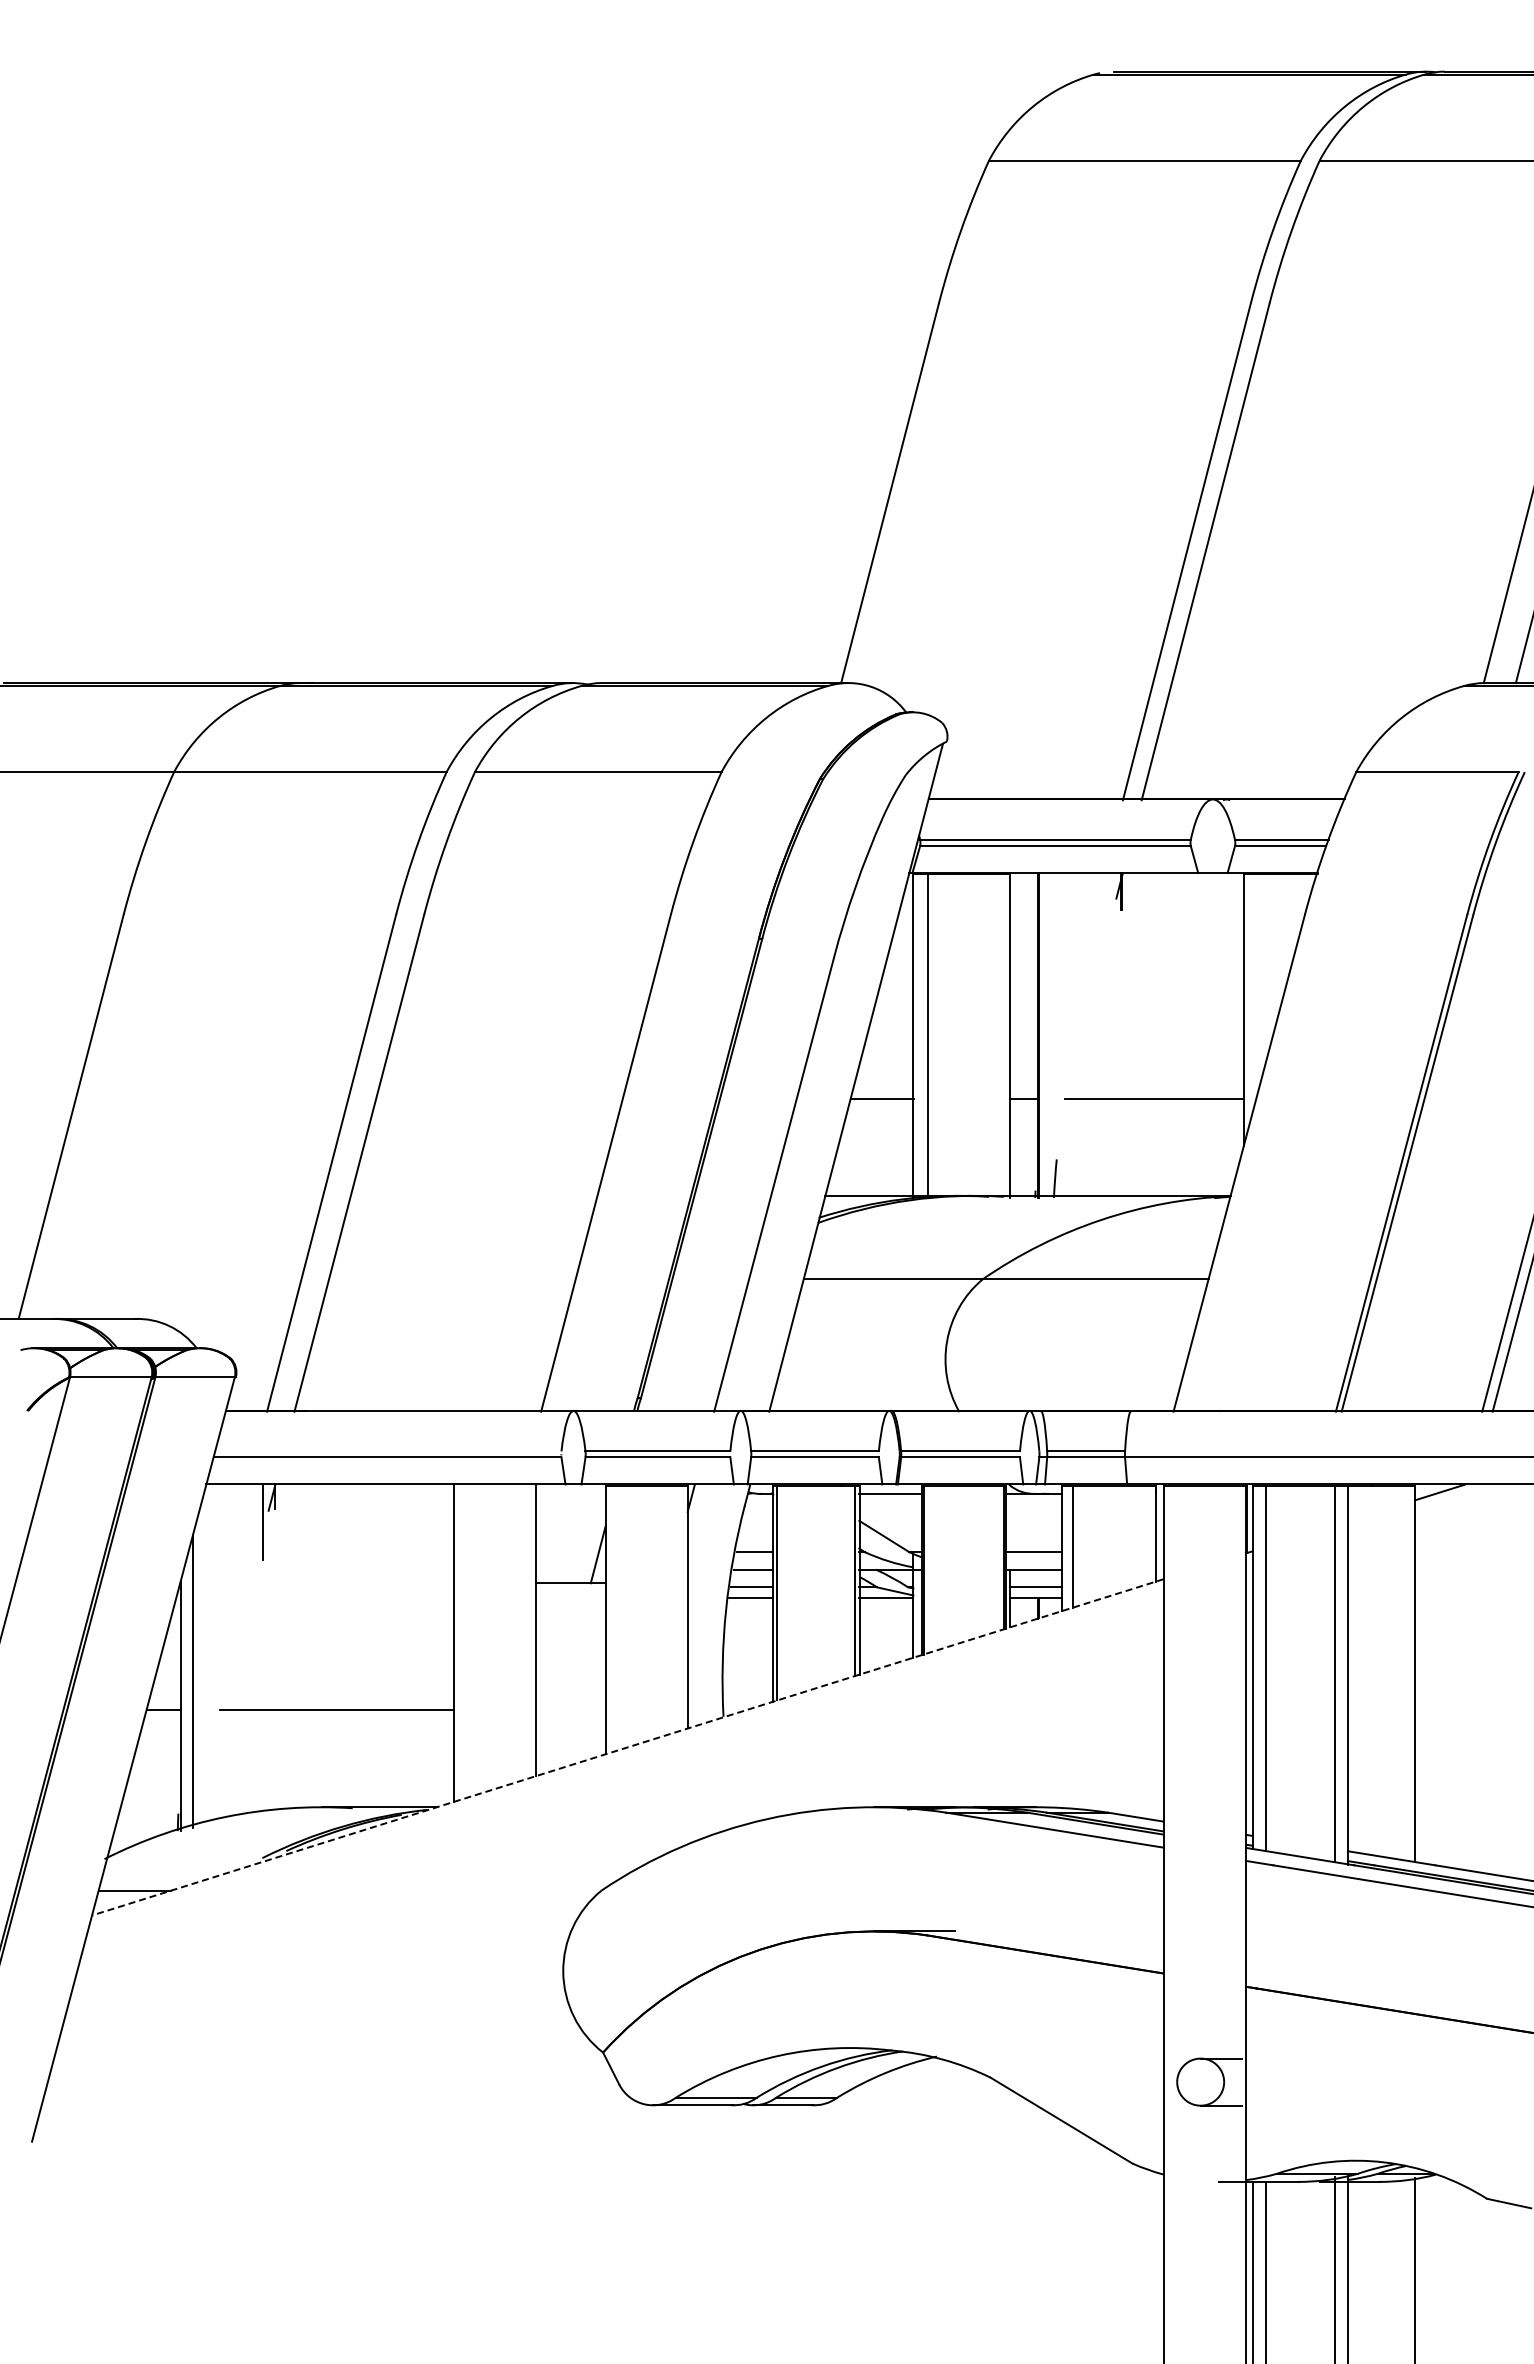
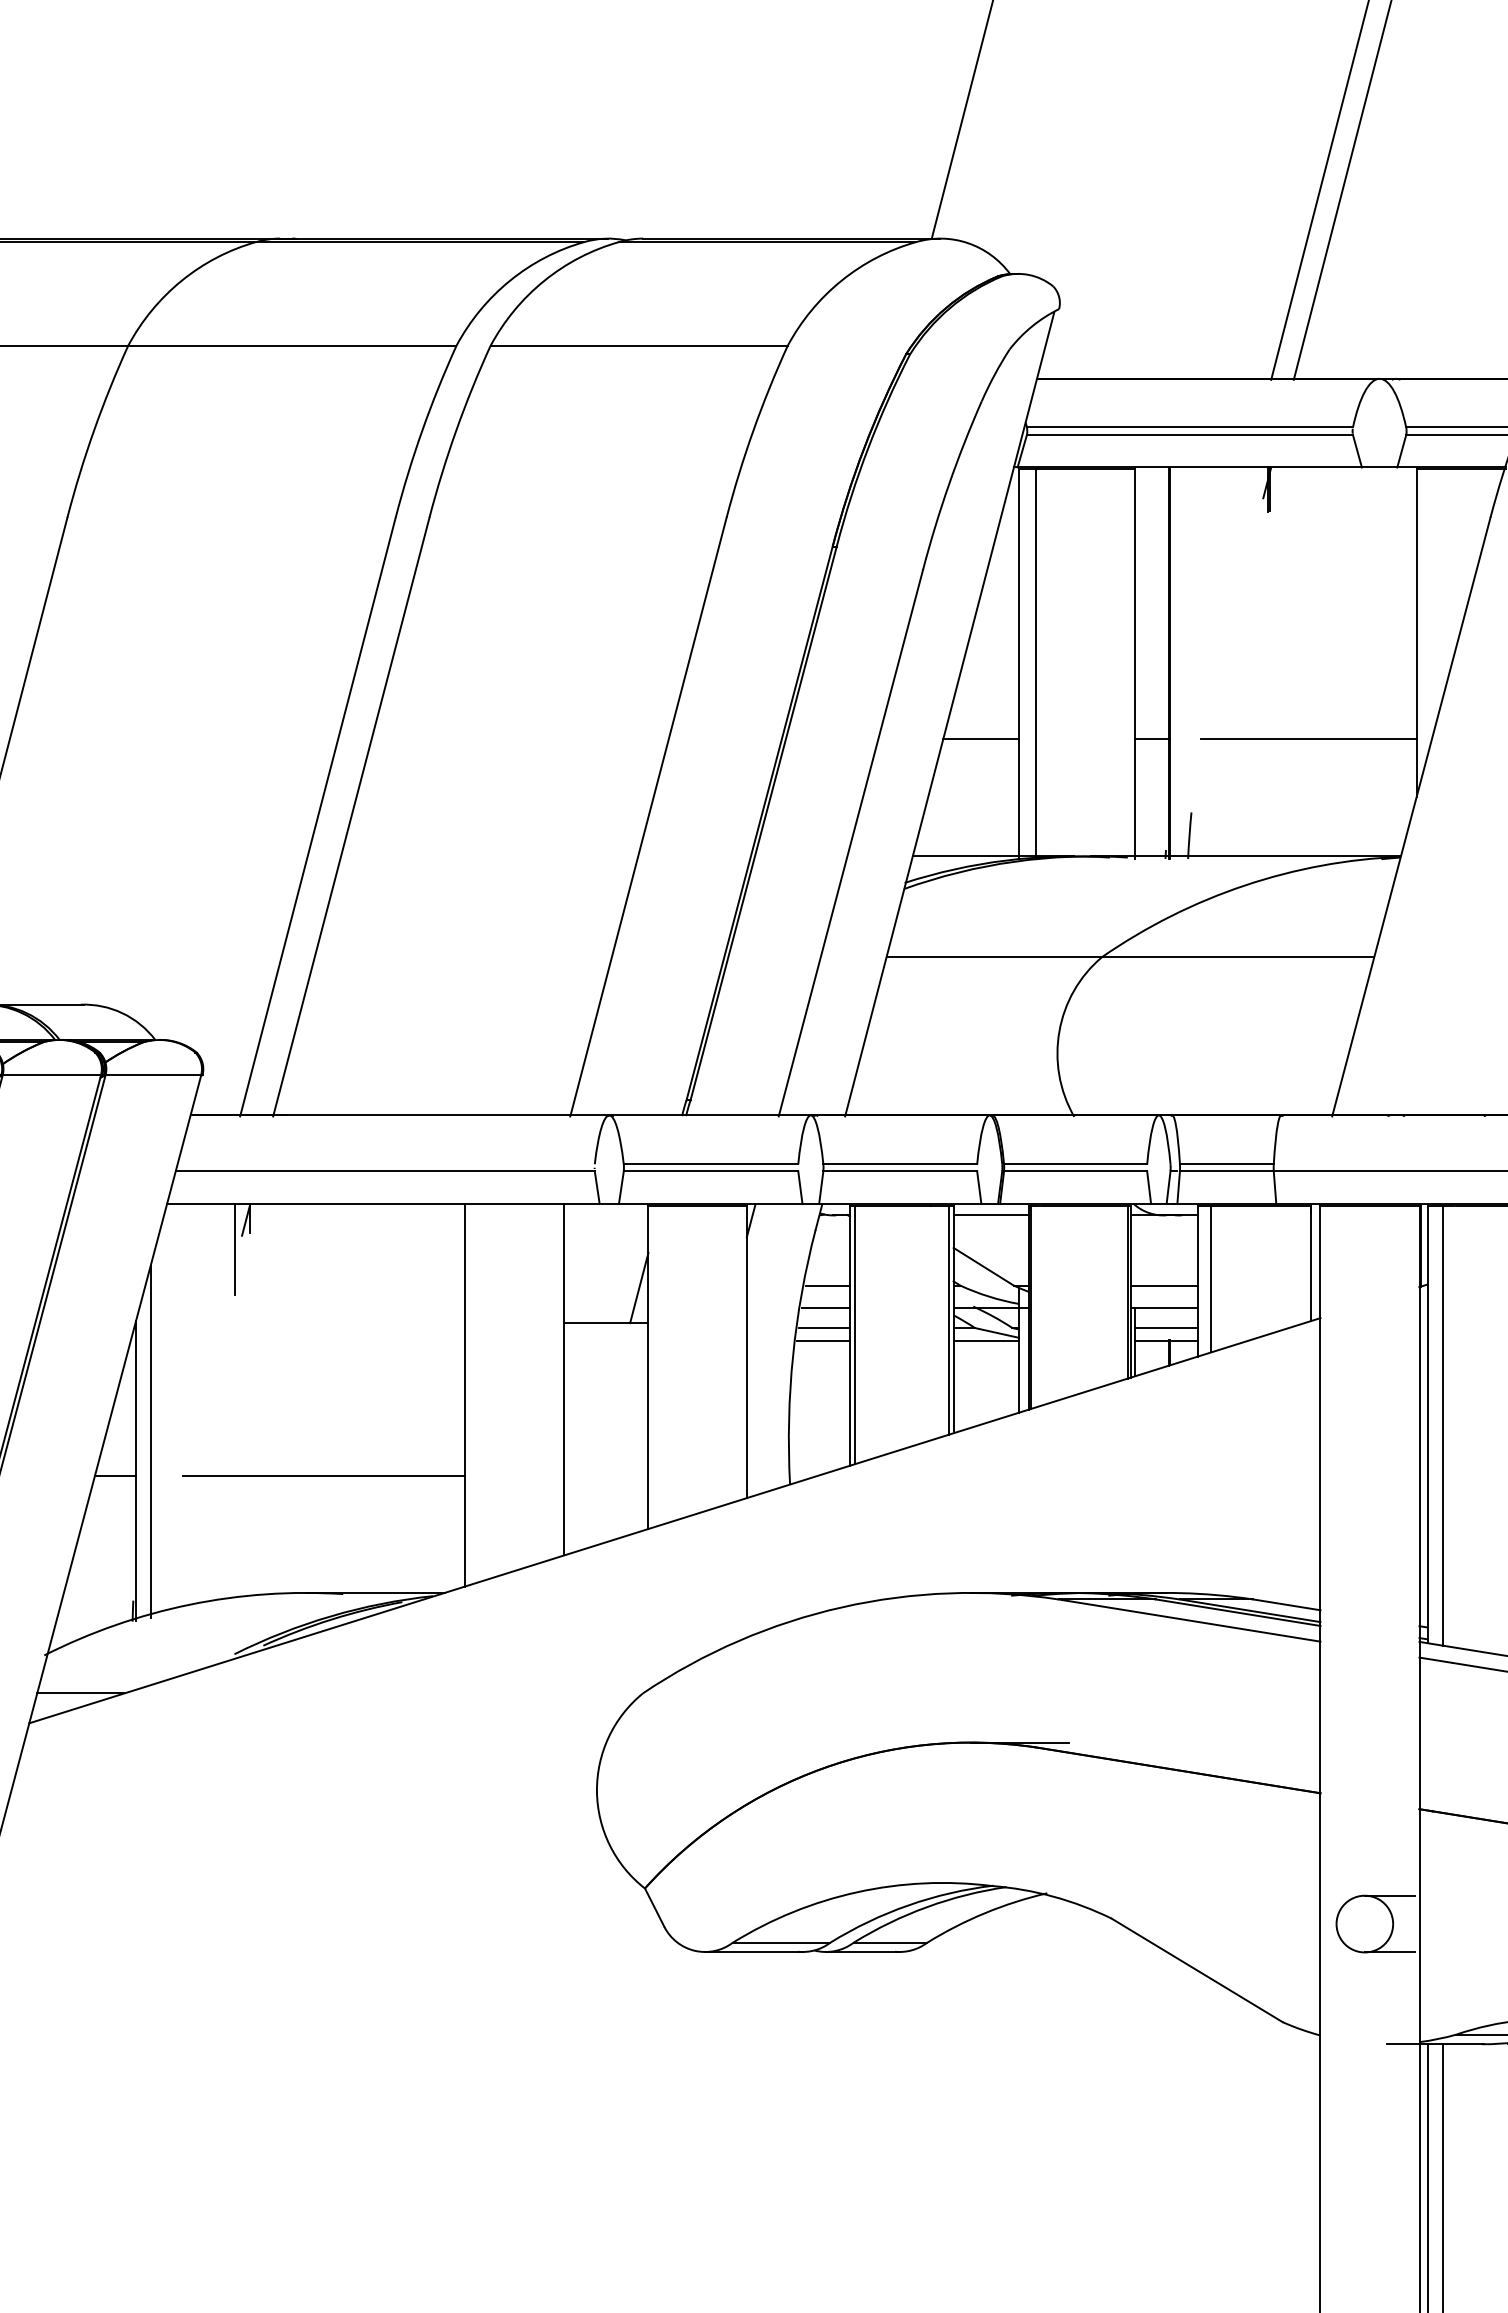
line: (627, 1747) -> (674, 1520), dashed -> solid

